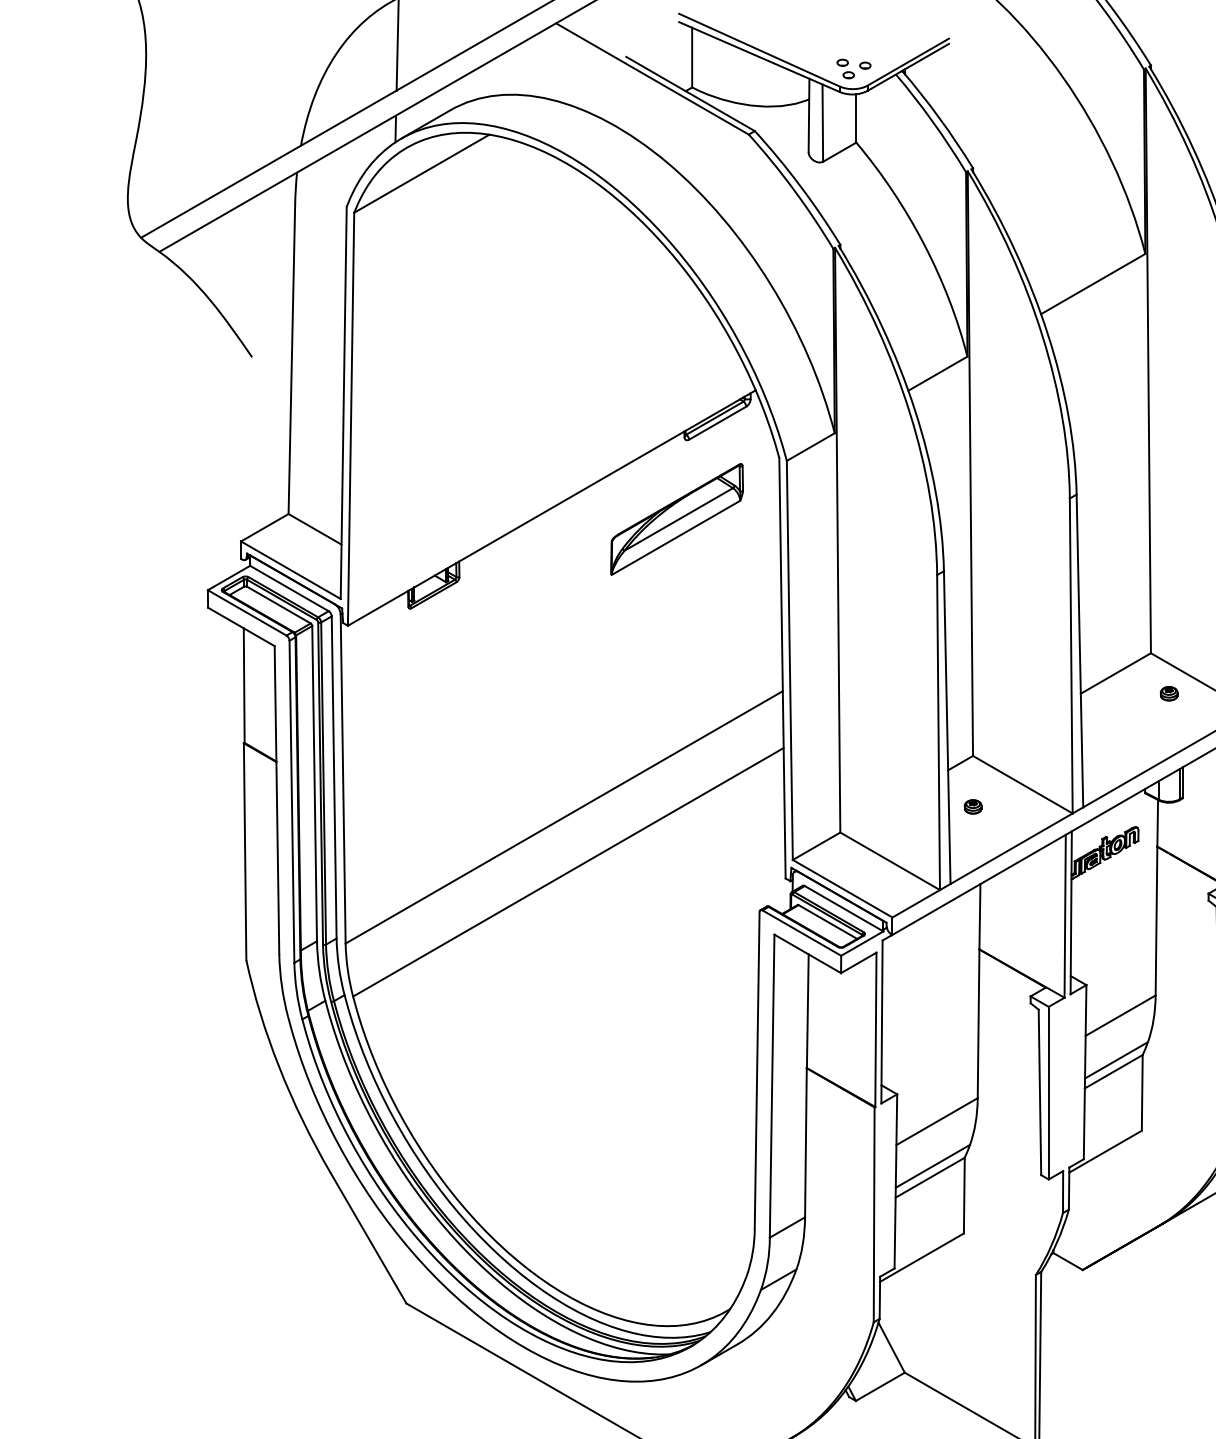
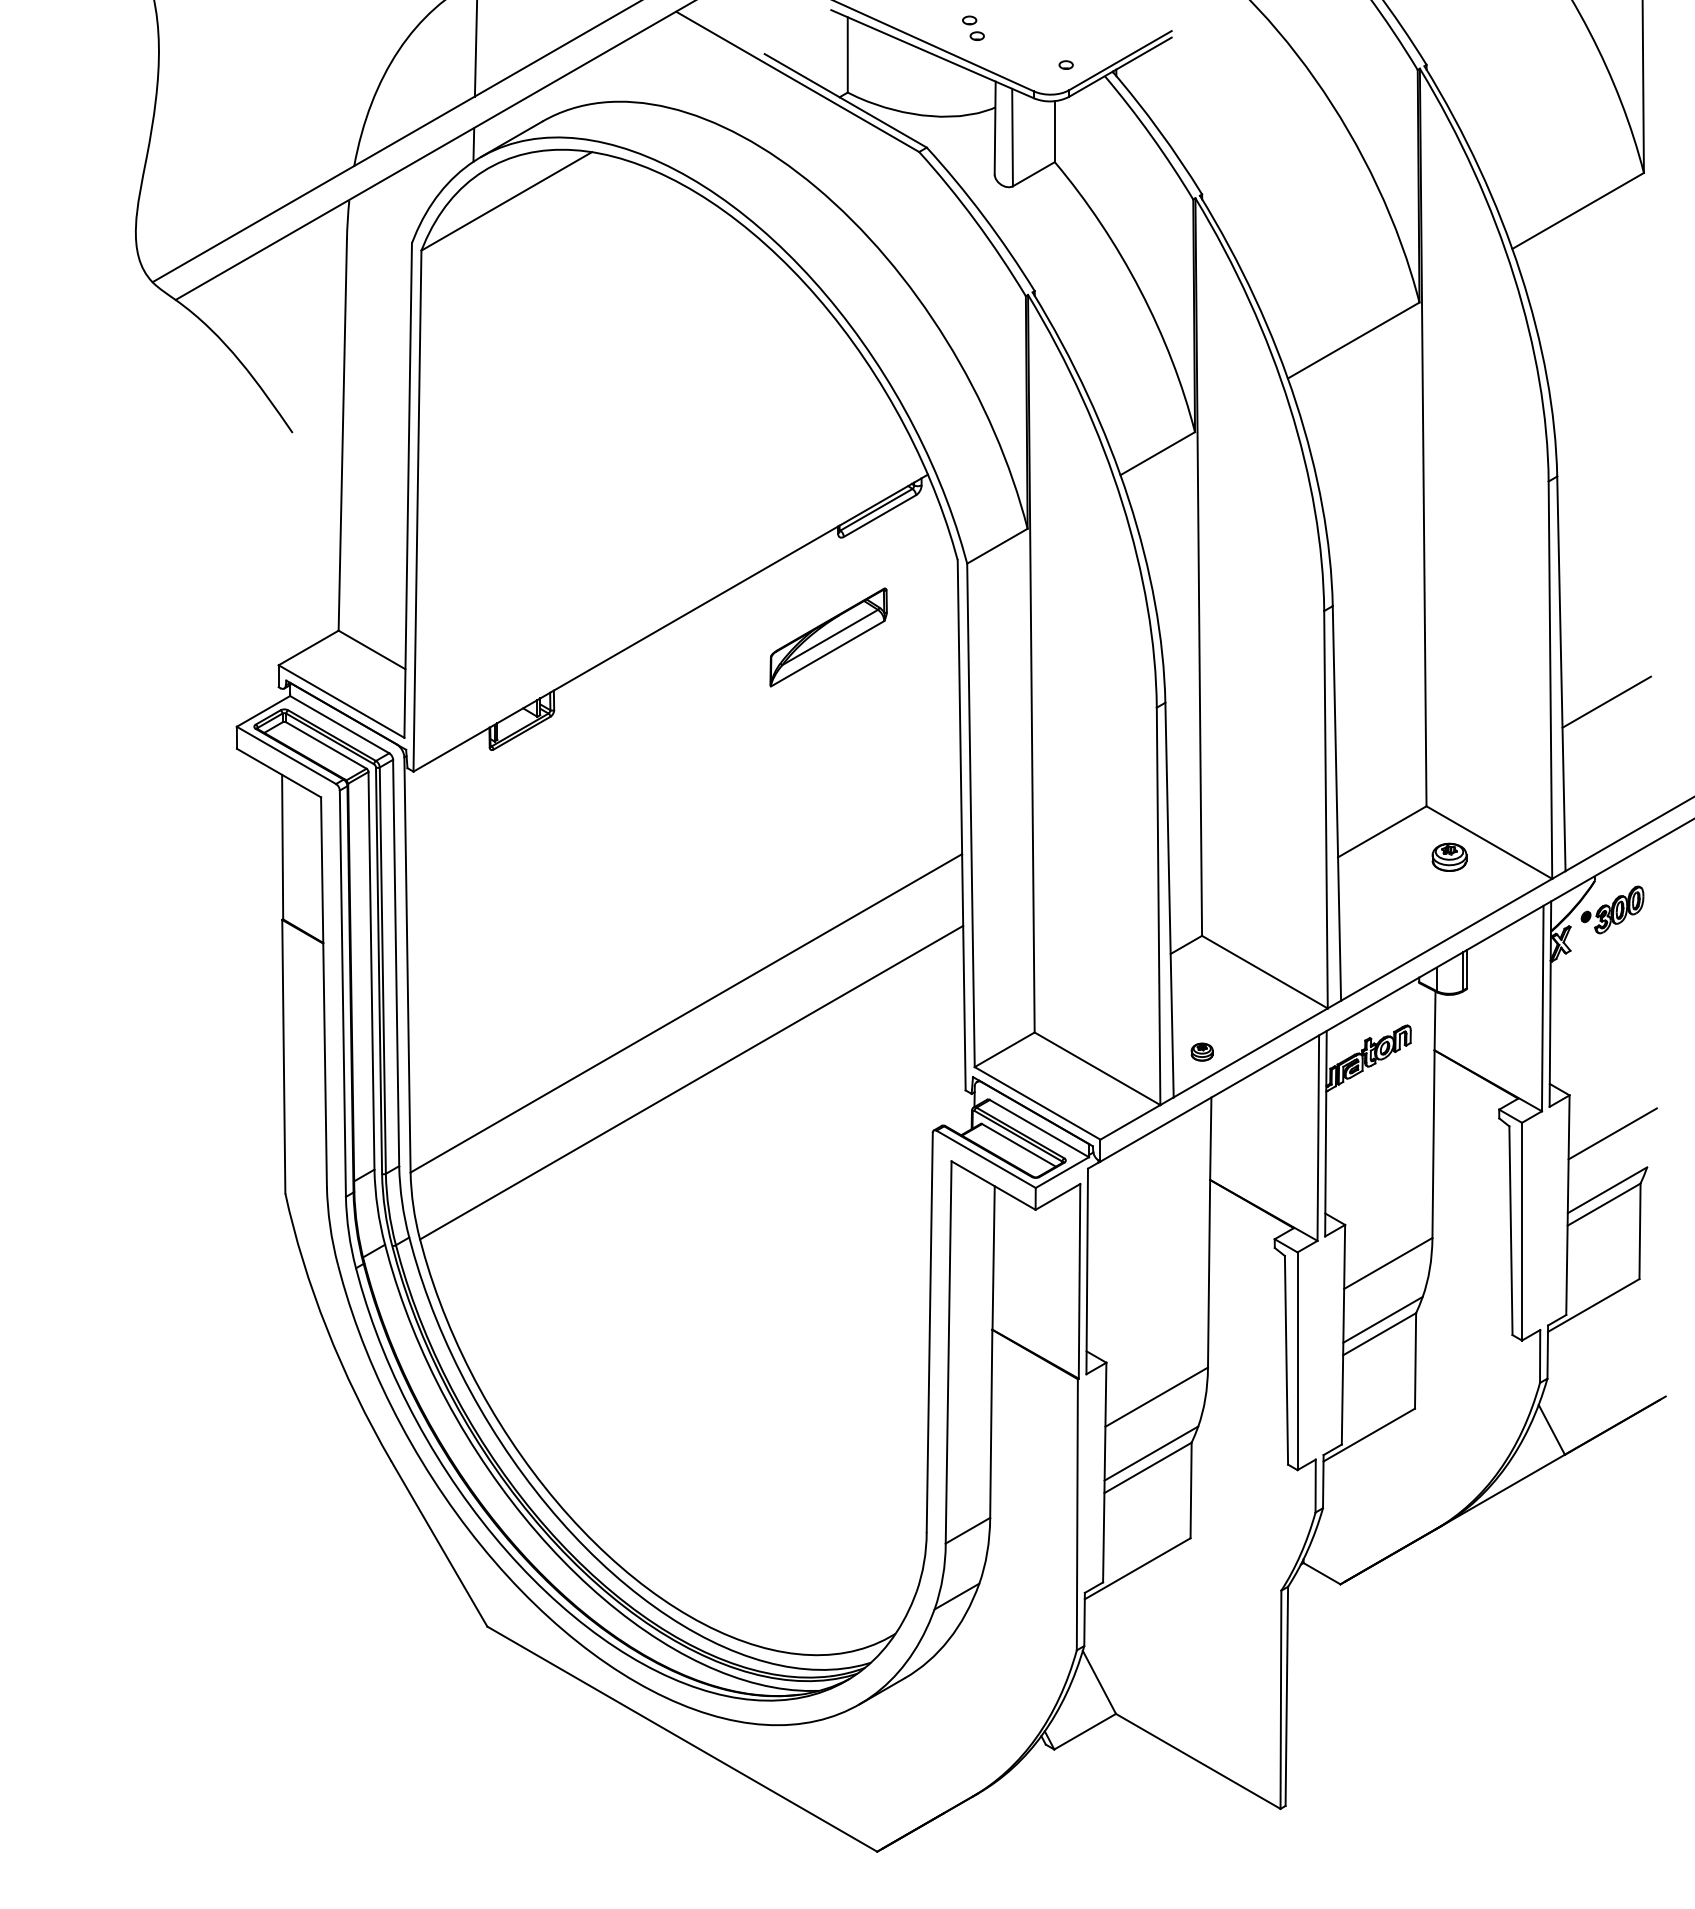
part: (845, 68) -> (973, 27), moved
part: (676, 519) -> (828, 637), size x0.7
part: (1169, 693) -> (1449, 857), size x1.6
part: (972, 806) -> (1201, 1051), moved

